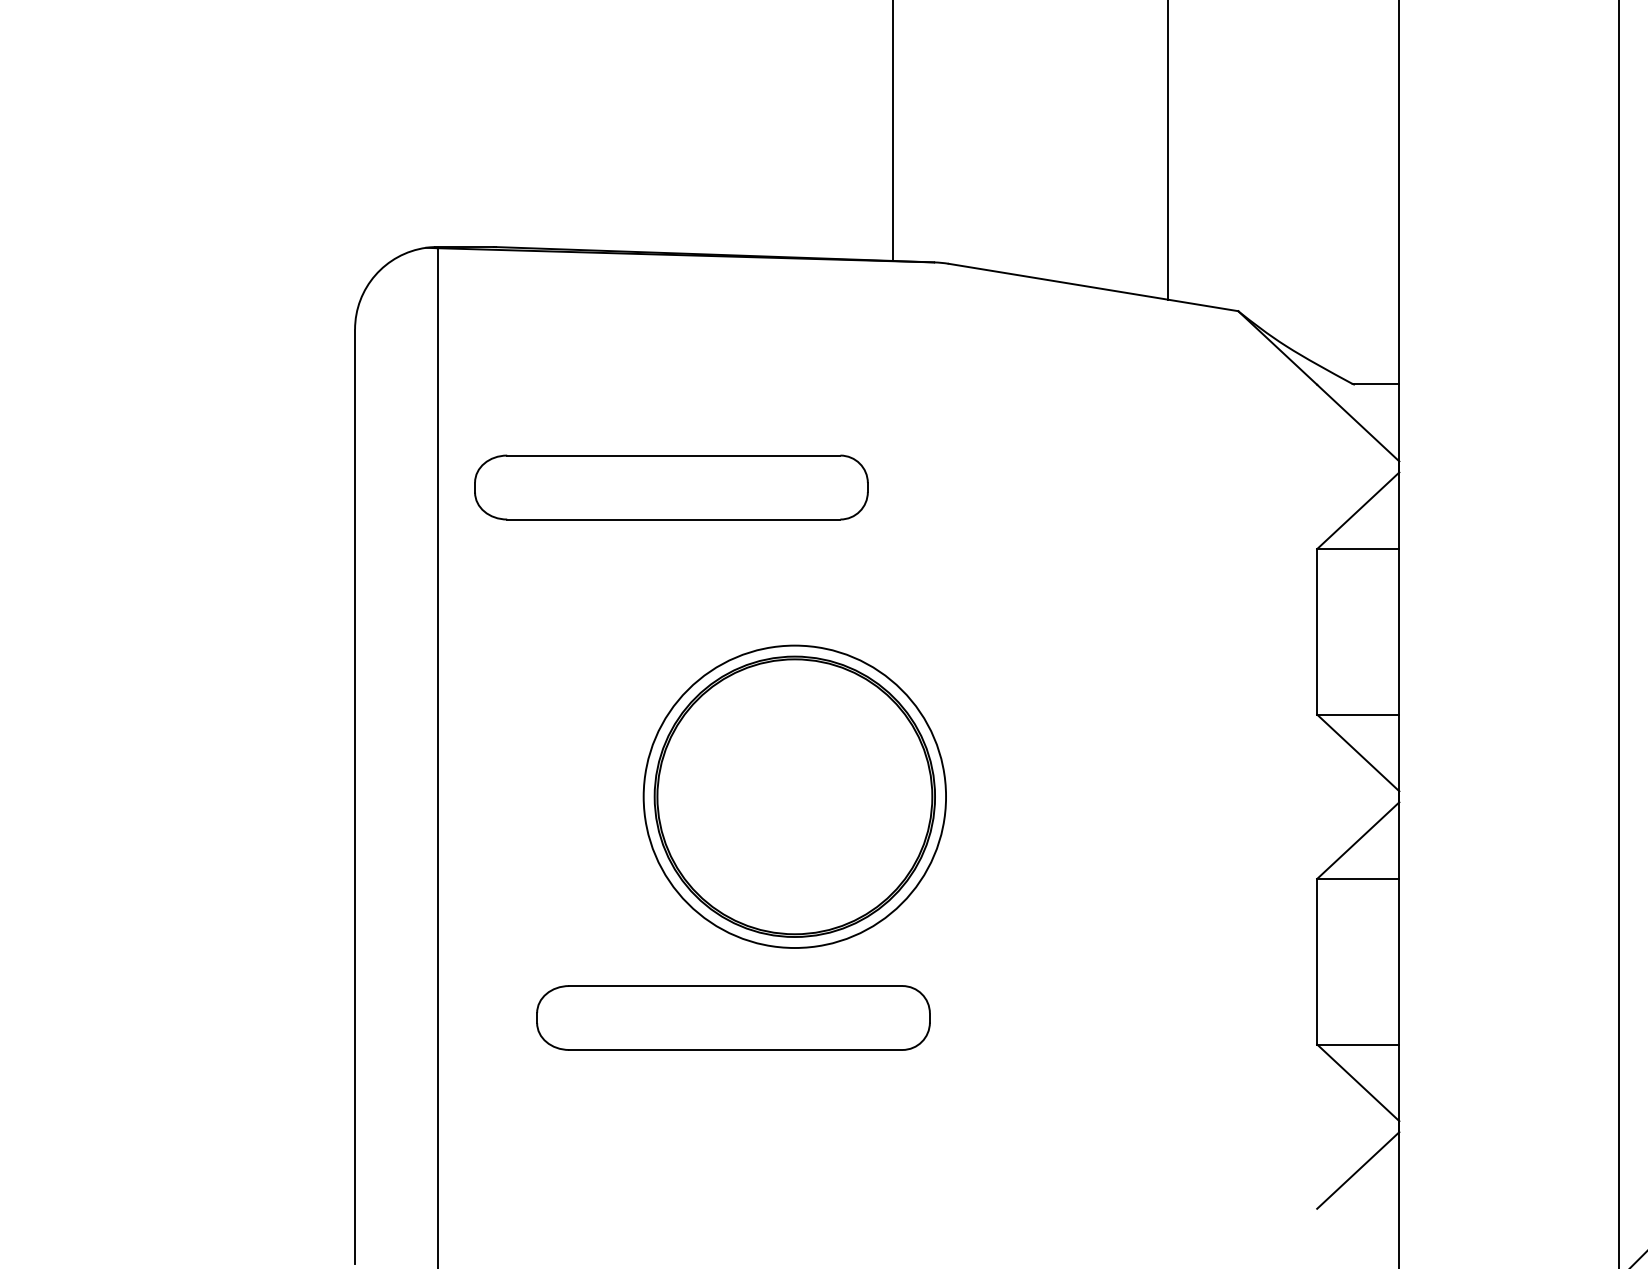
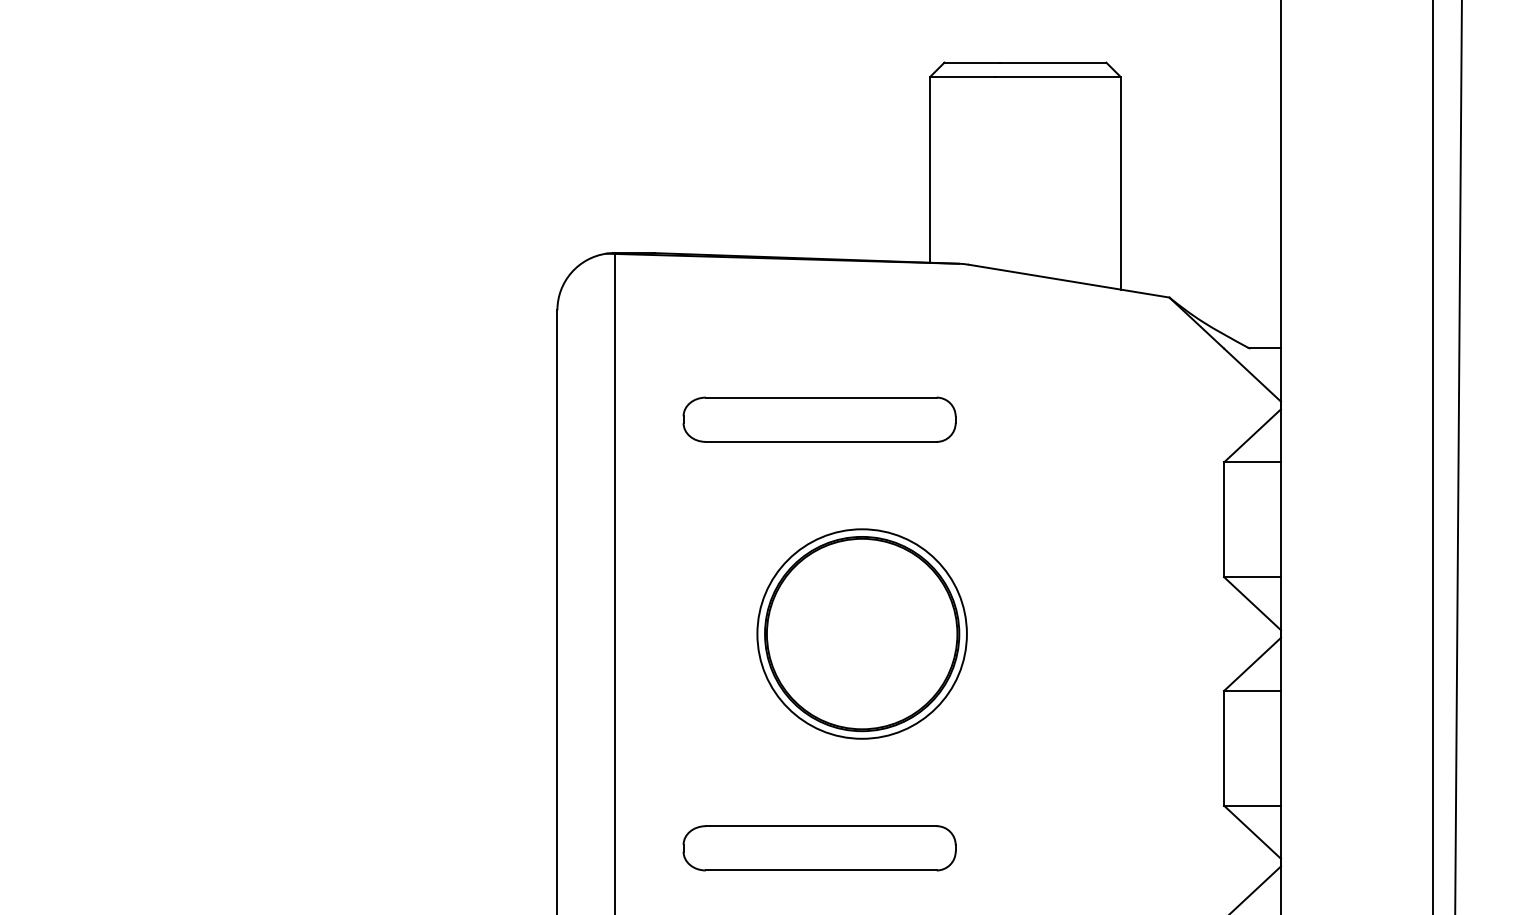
part: (671, 487) -> (819, 419), moved
part: (733, 1018) -> (819, 848), moved

